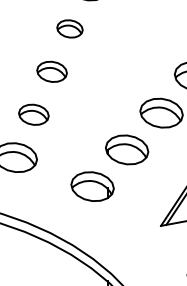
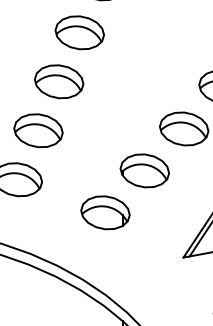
part: (69, 28) -> (79, 32), size x1.67
part: (52, 71) -> (59, 81), size x1.43
part: (33, 114) -> (38, 130), size x1.43

